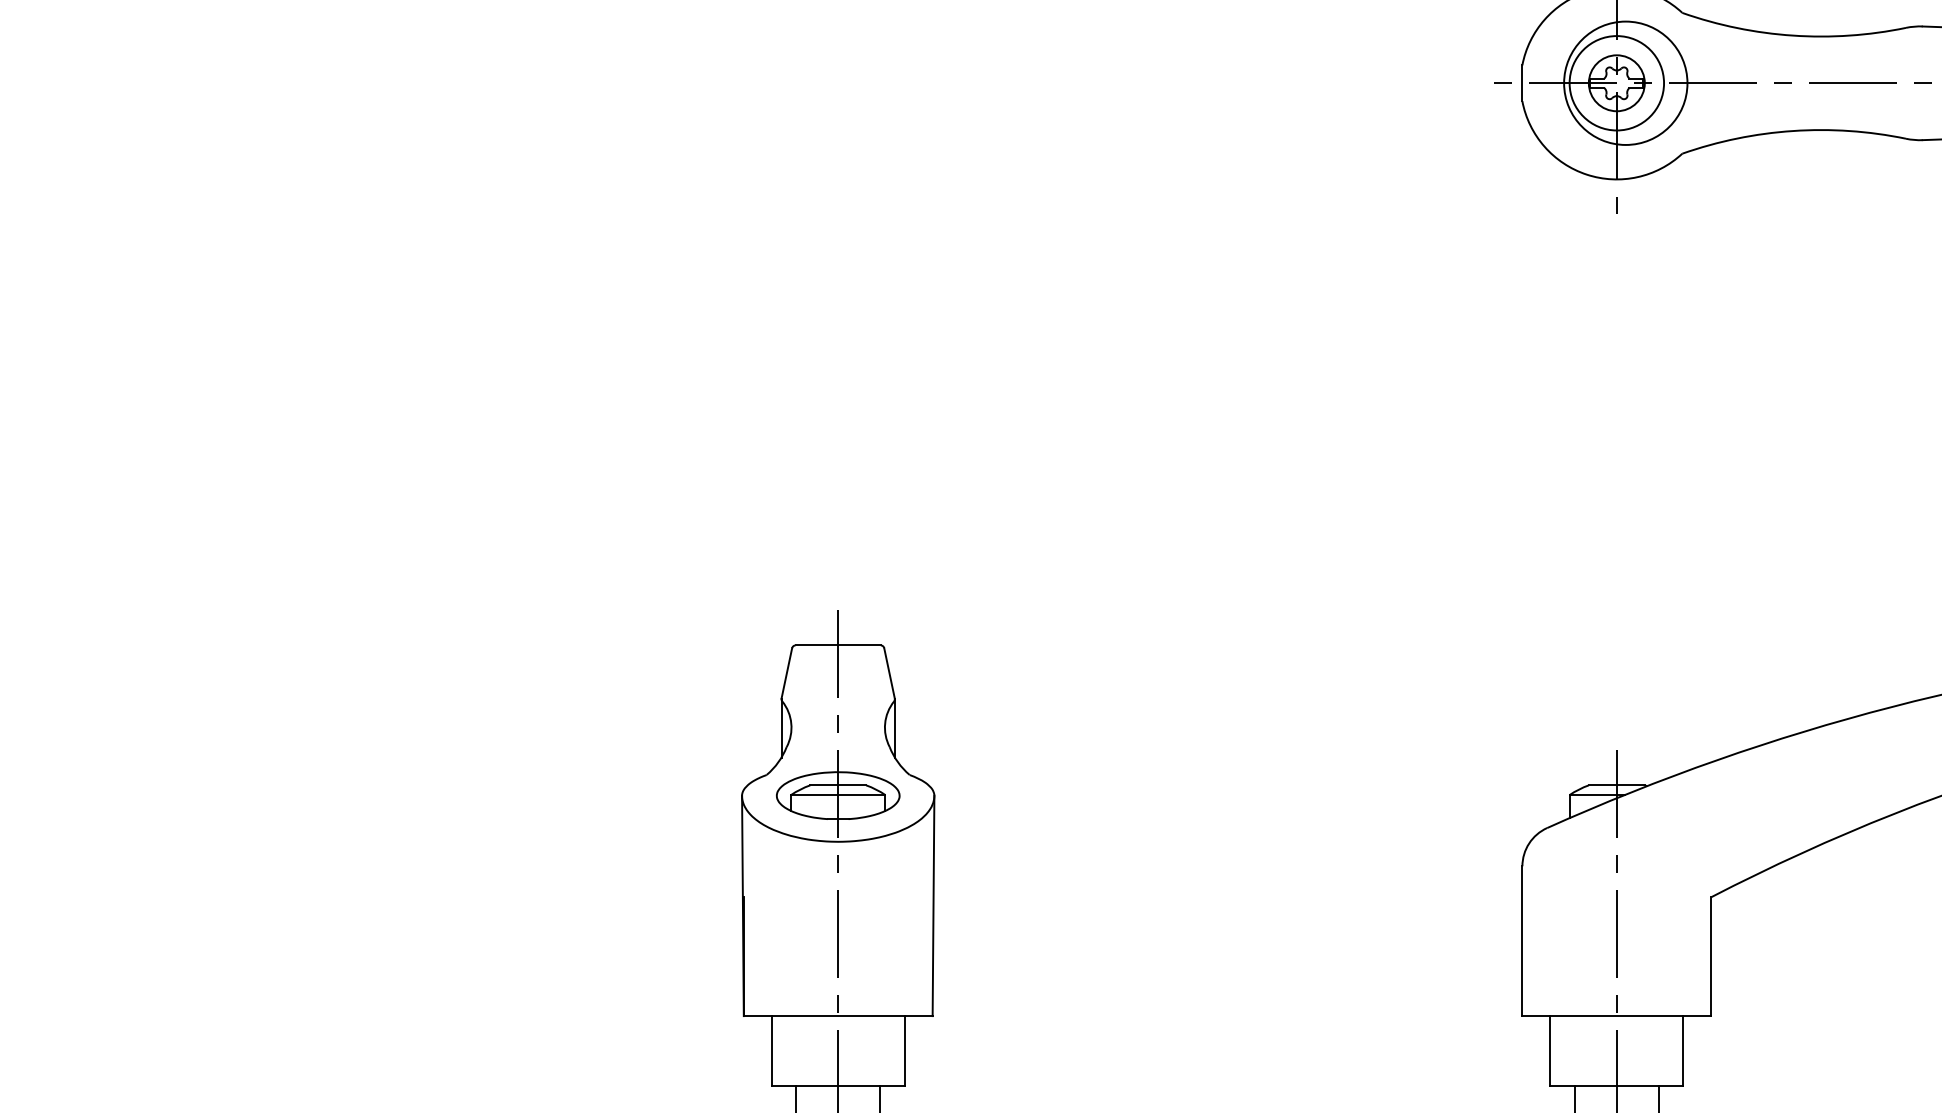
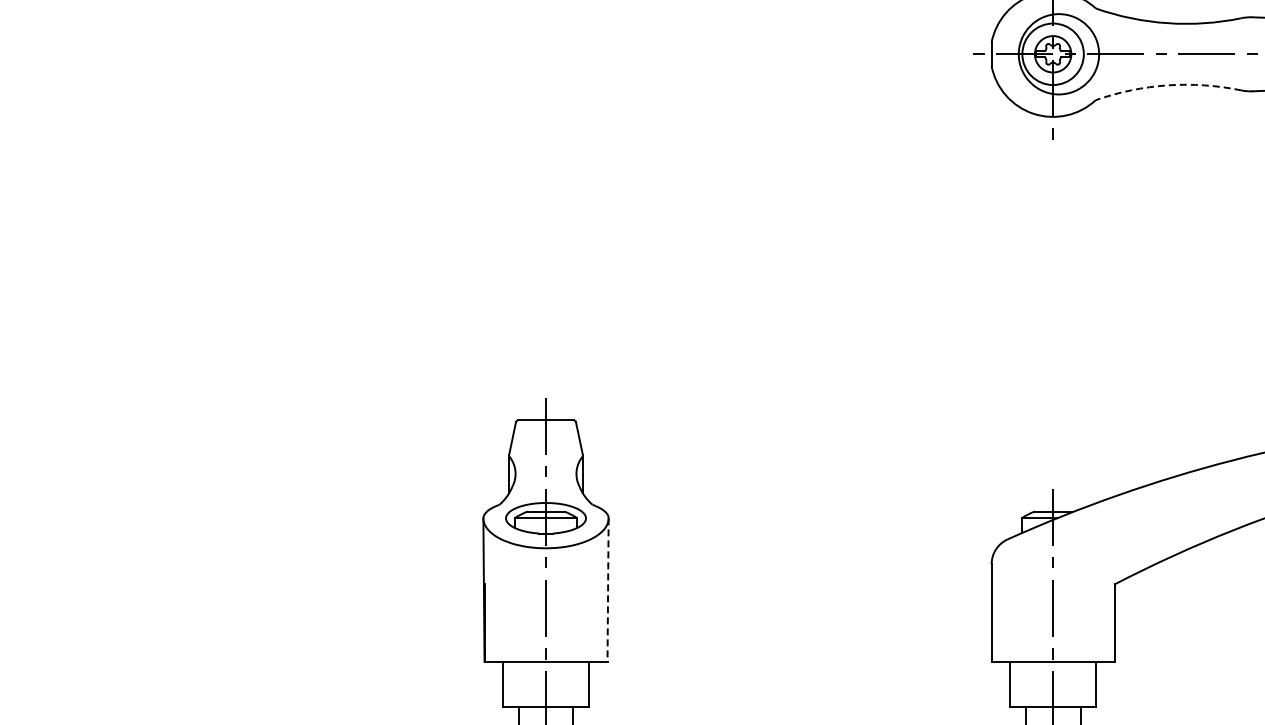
arc: (1792, 131) -> (1167, 85), solid -> dashed
line: (934, 906) -> (608, 590), solid -> dashed

